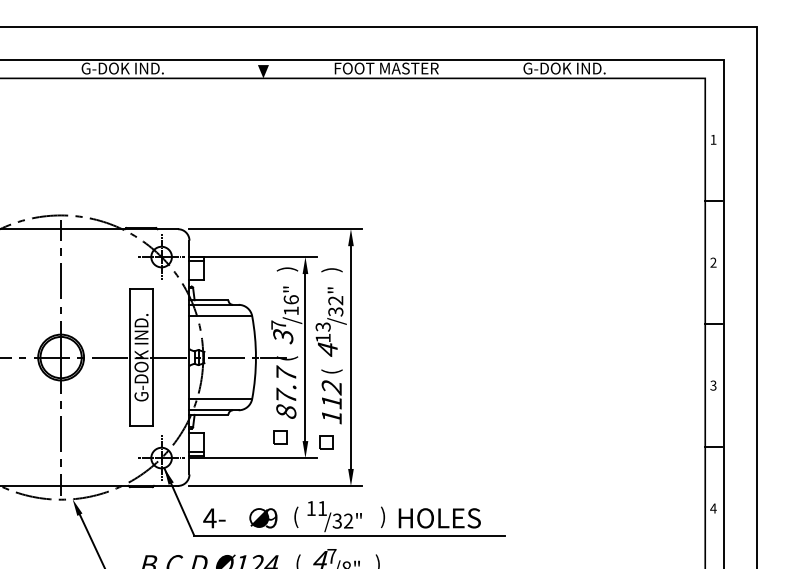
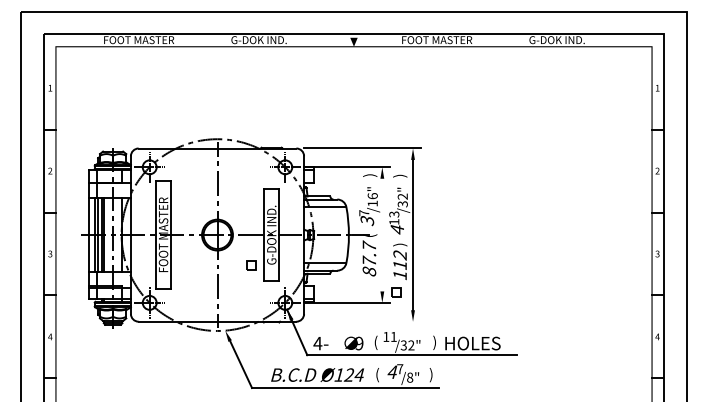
line: (305, 356) -> (382, 234), removed
text: (332, 371) -> (400, 244), ( -> )
part: (280, 438) -> (251, 265), moved
line: (276, 485) -> (362, 321), removed

